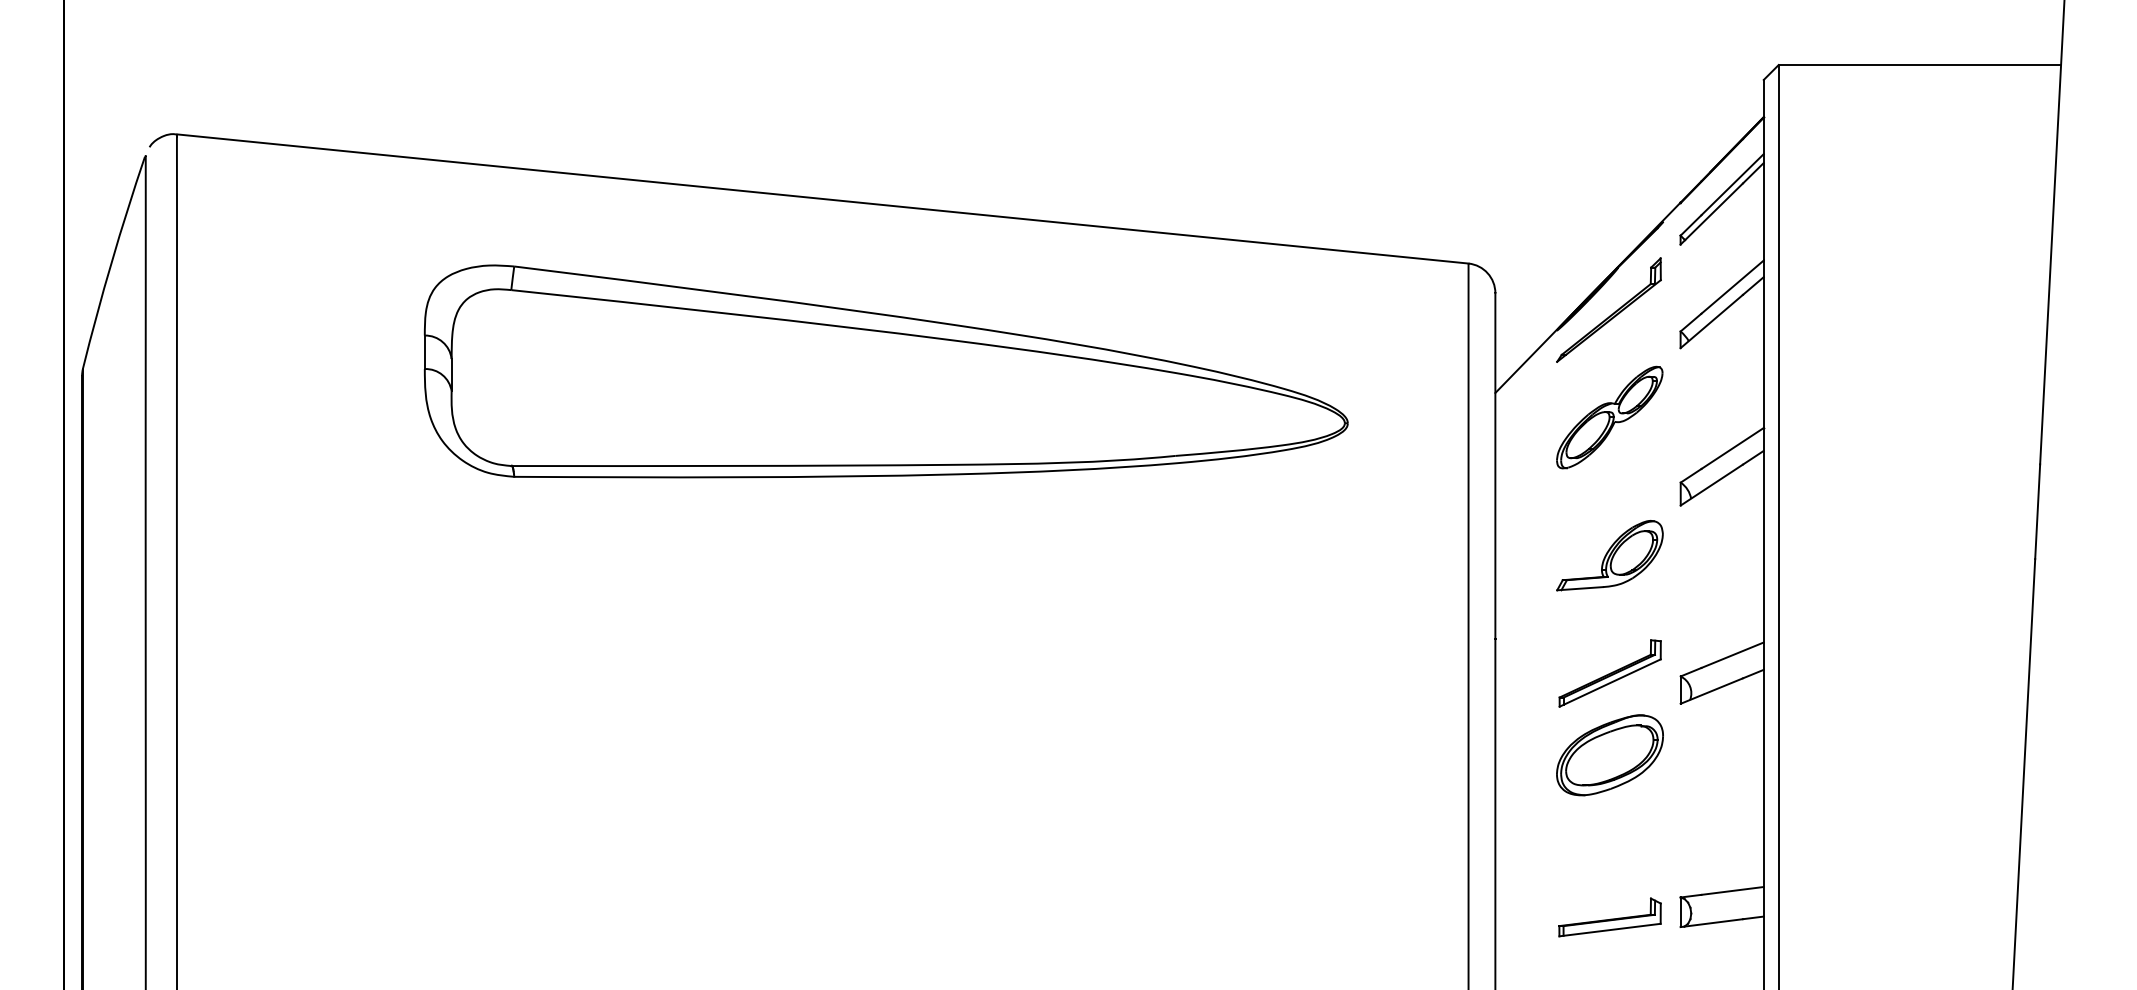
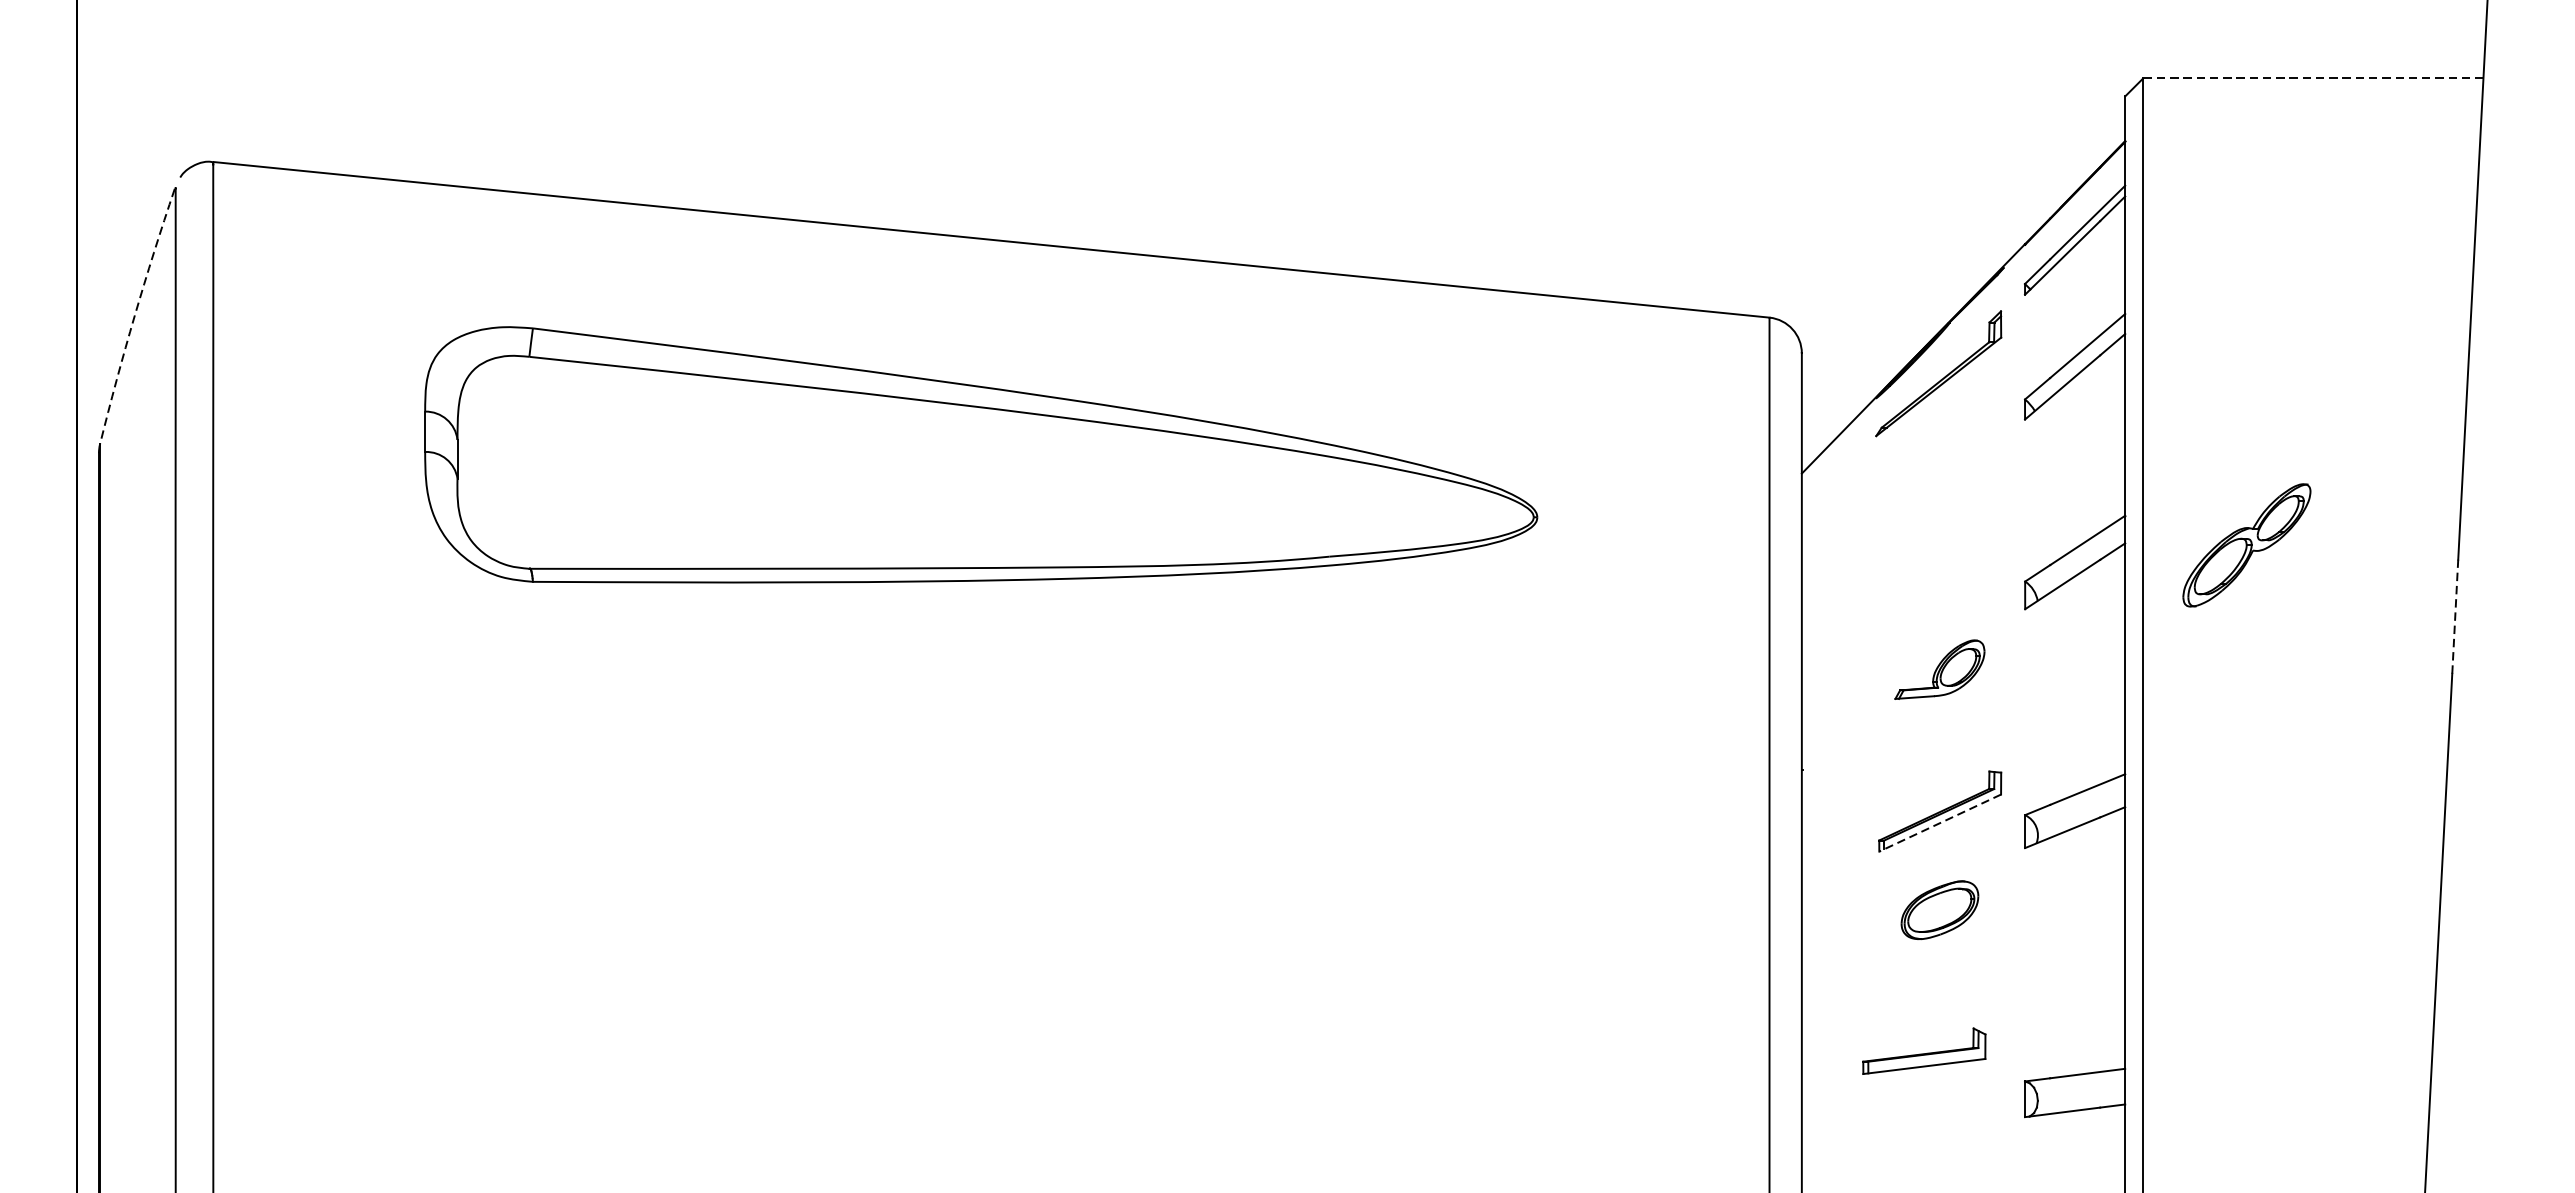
line: (1919, 65) -> (2312, 78), solid -> dashed
arc: (111, 262) -> (134, 316), solid -> dashed
part: (885, 371) -> (980, 454), moved
part: (1609, 417) -> (2246, 545), moved
line: (2037, 511) -> (2455, 616), solid -> dashed
part: (1609, 555) -> (1939, 669), size x0.7
line: (1610, 683) -> (1940, 823), solid -> dashed
part: (1609, 755) -> (1939, 910), size x0.6
part: (1609, 917) -> (1923, 1051), moved

